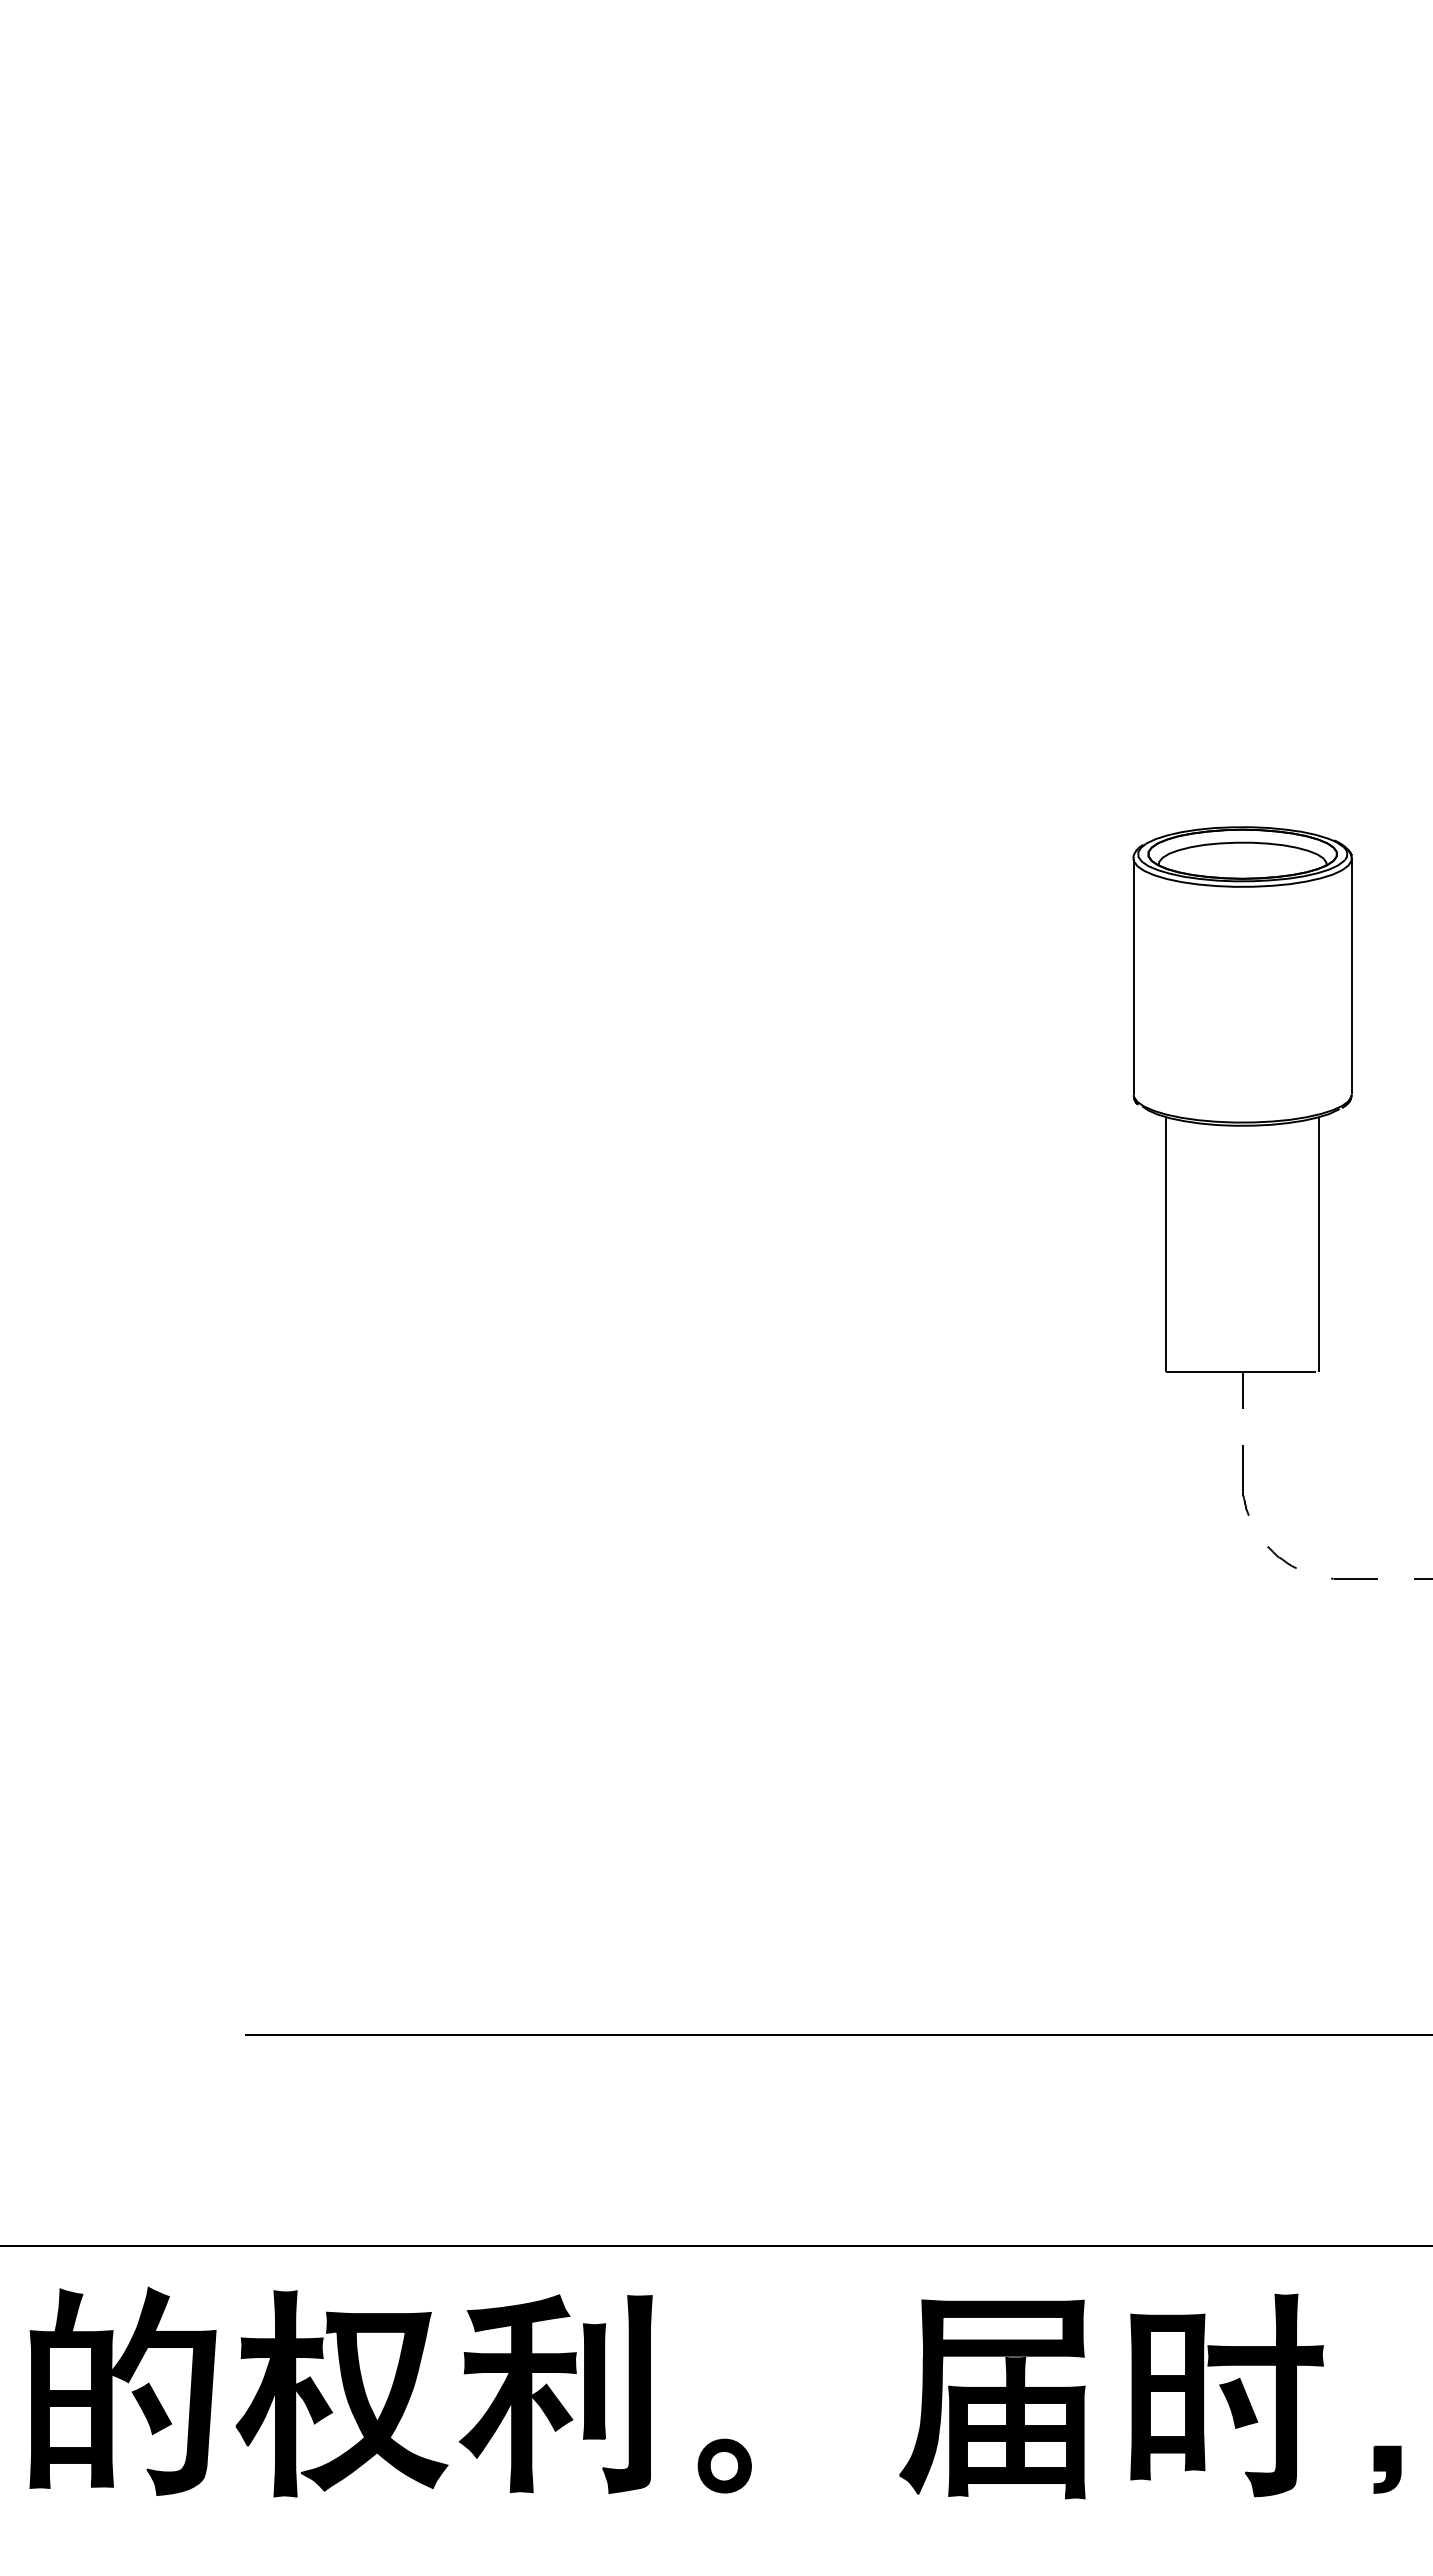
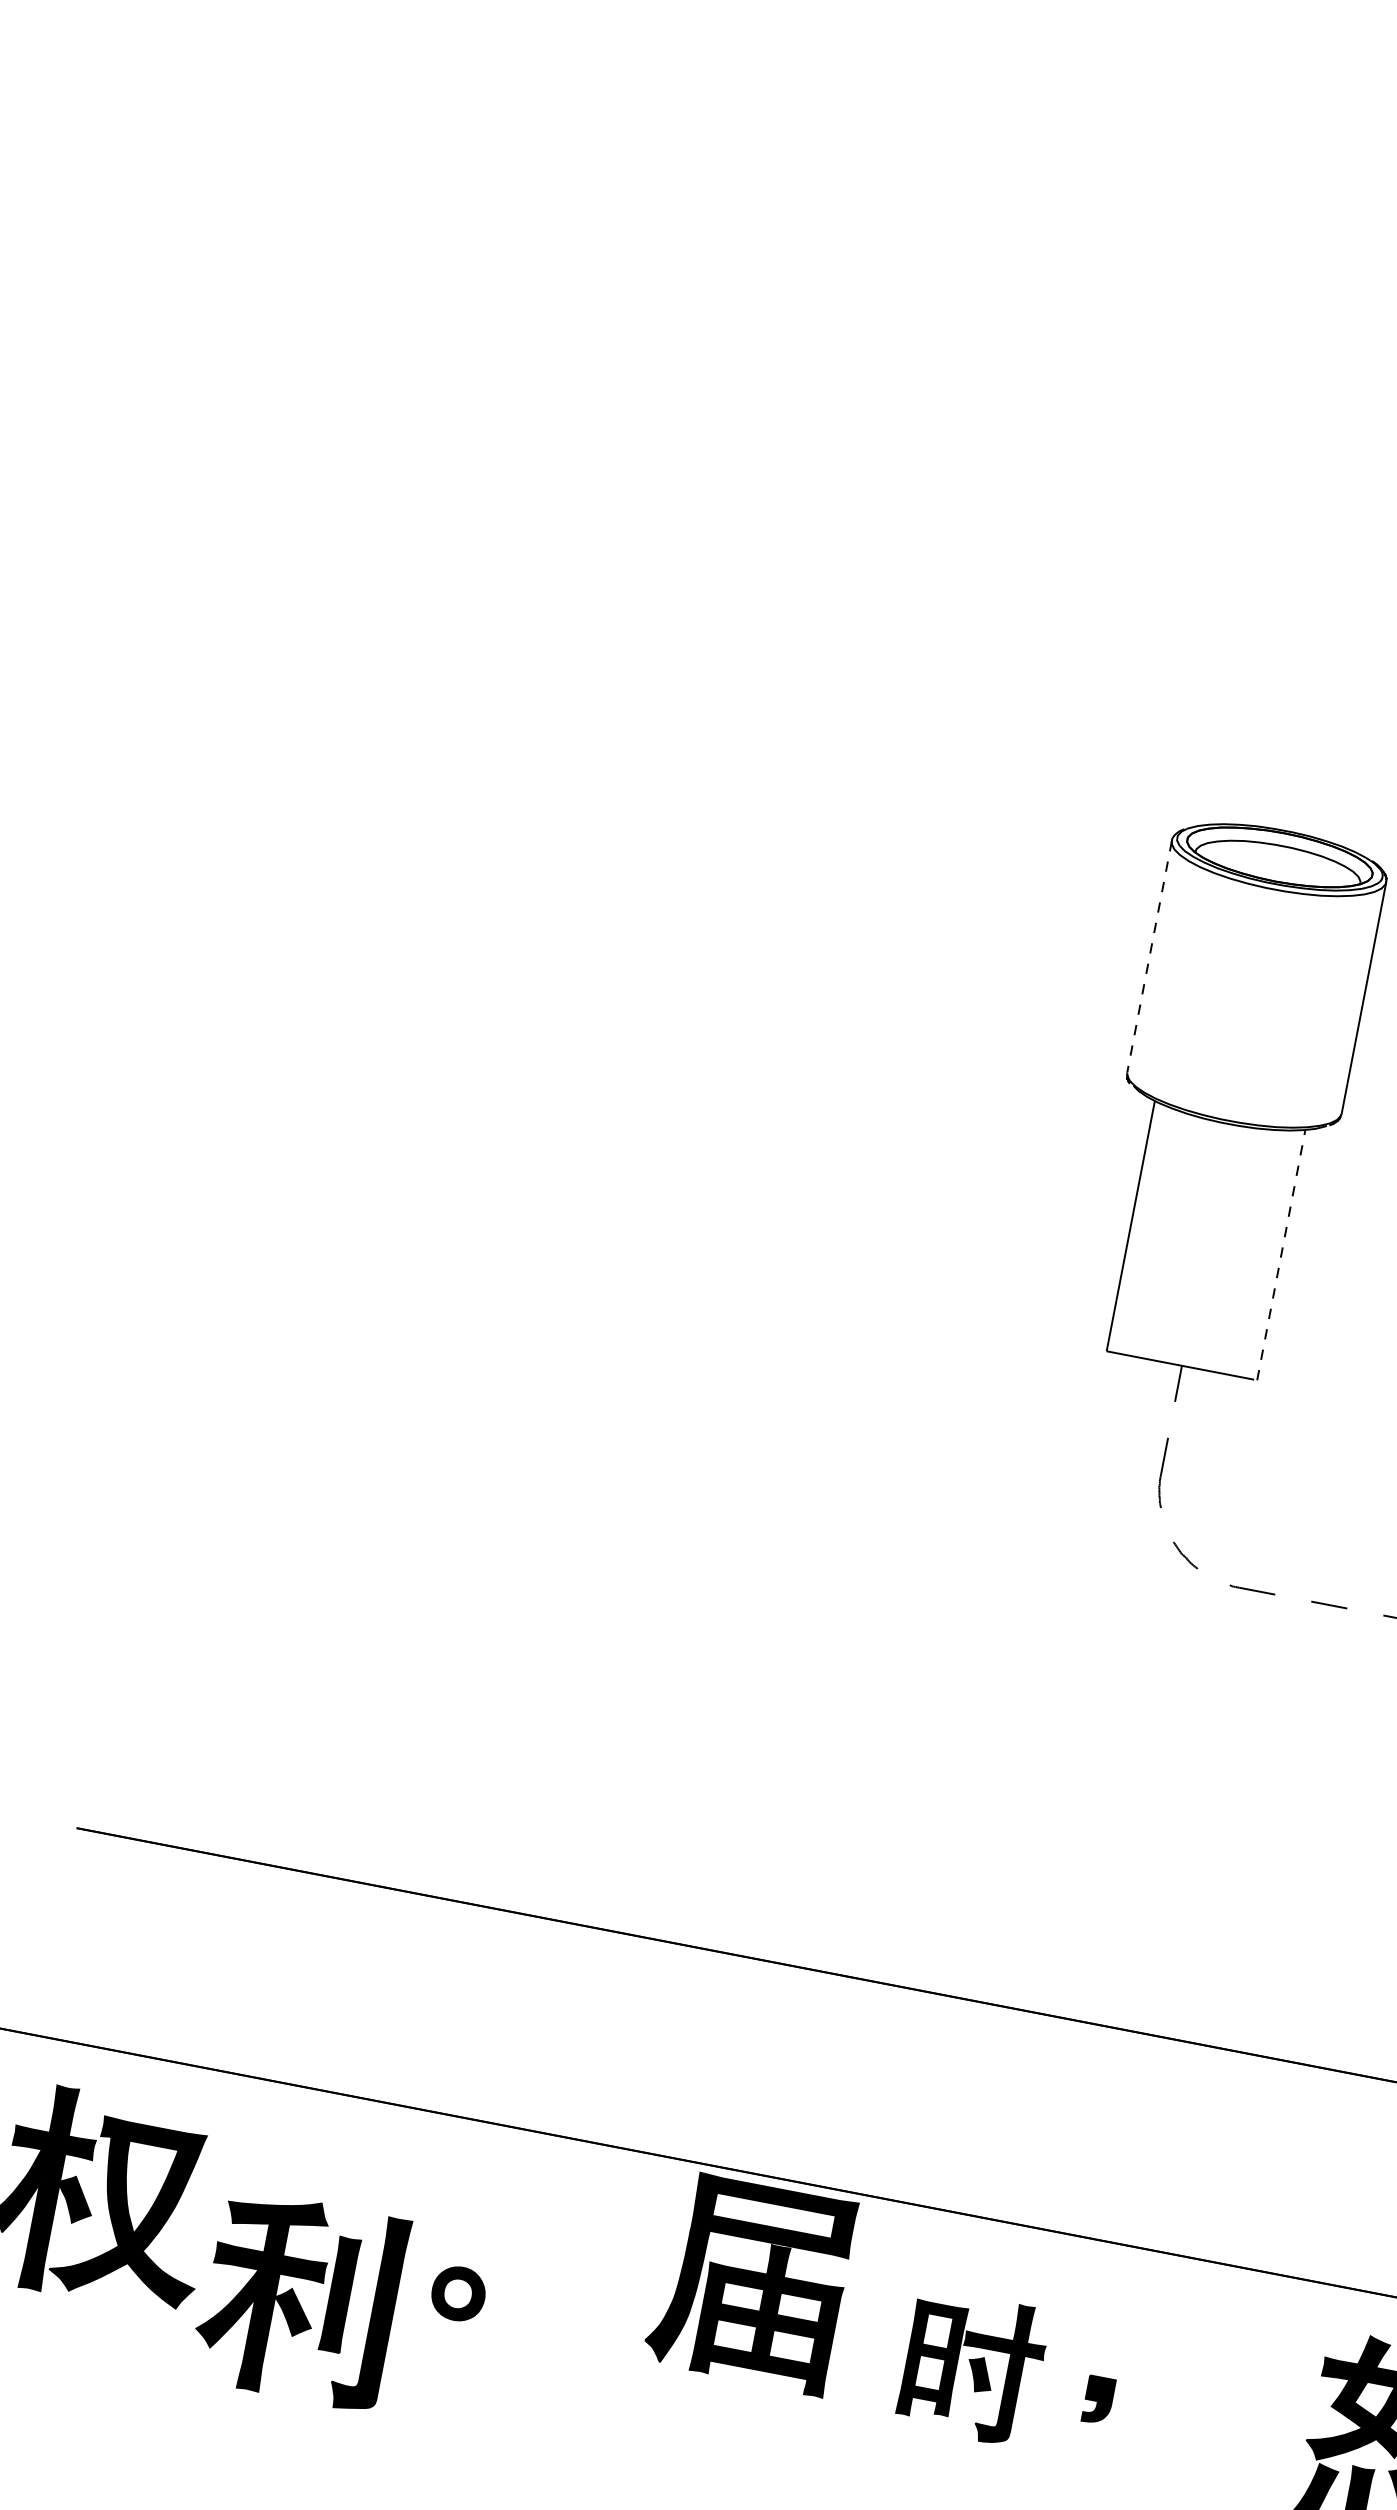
line: (1133, 976) -> (1149, 956), solid -> dashed
line: (1319, 1244) -> (1281, 1255), solid -> dashed
part: (555, 2393) -> (299, 2299), moved
part: (1226, 2395) -> (972, 2367), size x0.7
part: (992, 2399) -> (750, 2283), moved
part: (724, 2465) -> (458, 2293), moved
part: (1387, 2469) -> (1098, 2400), moved

